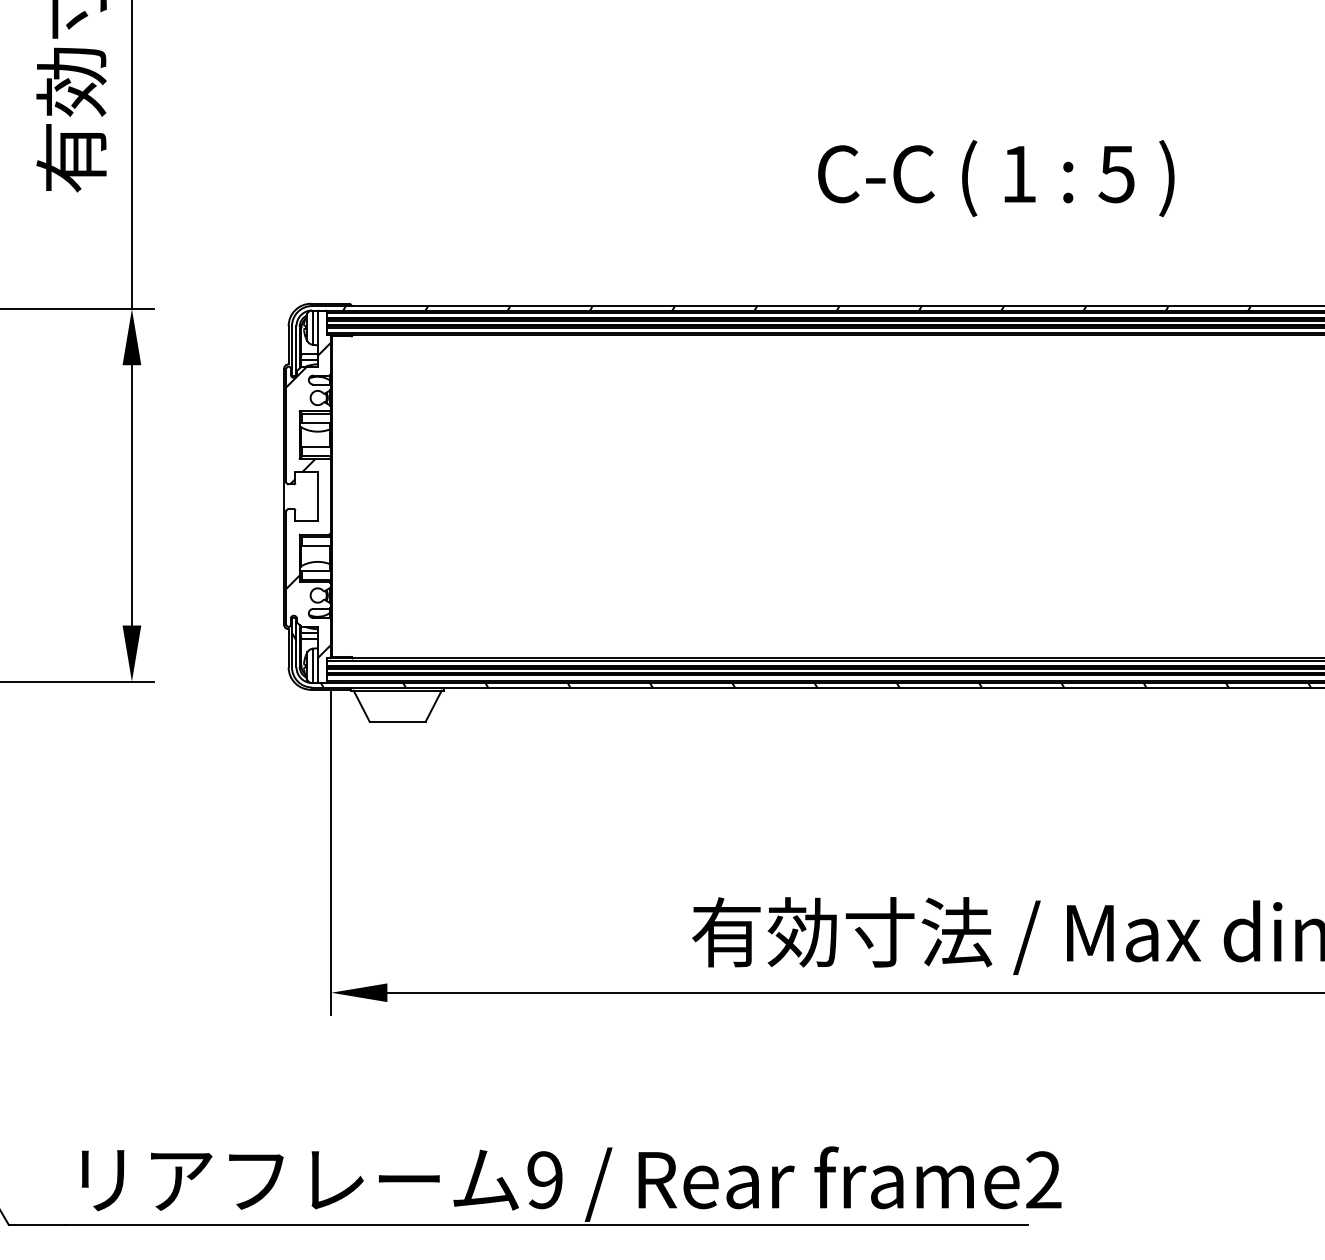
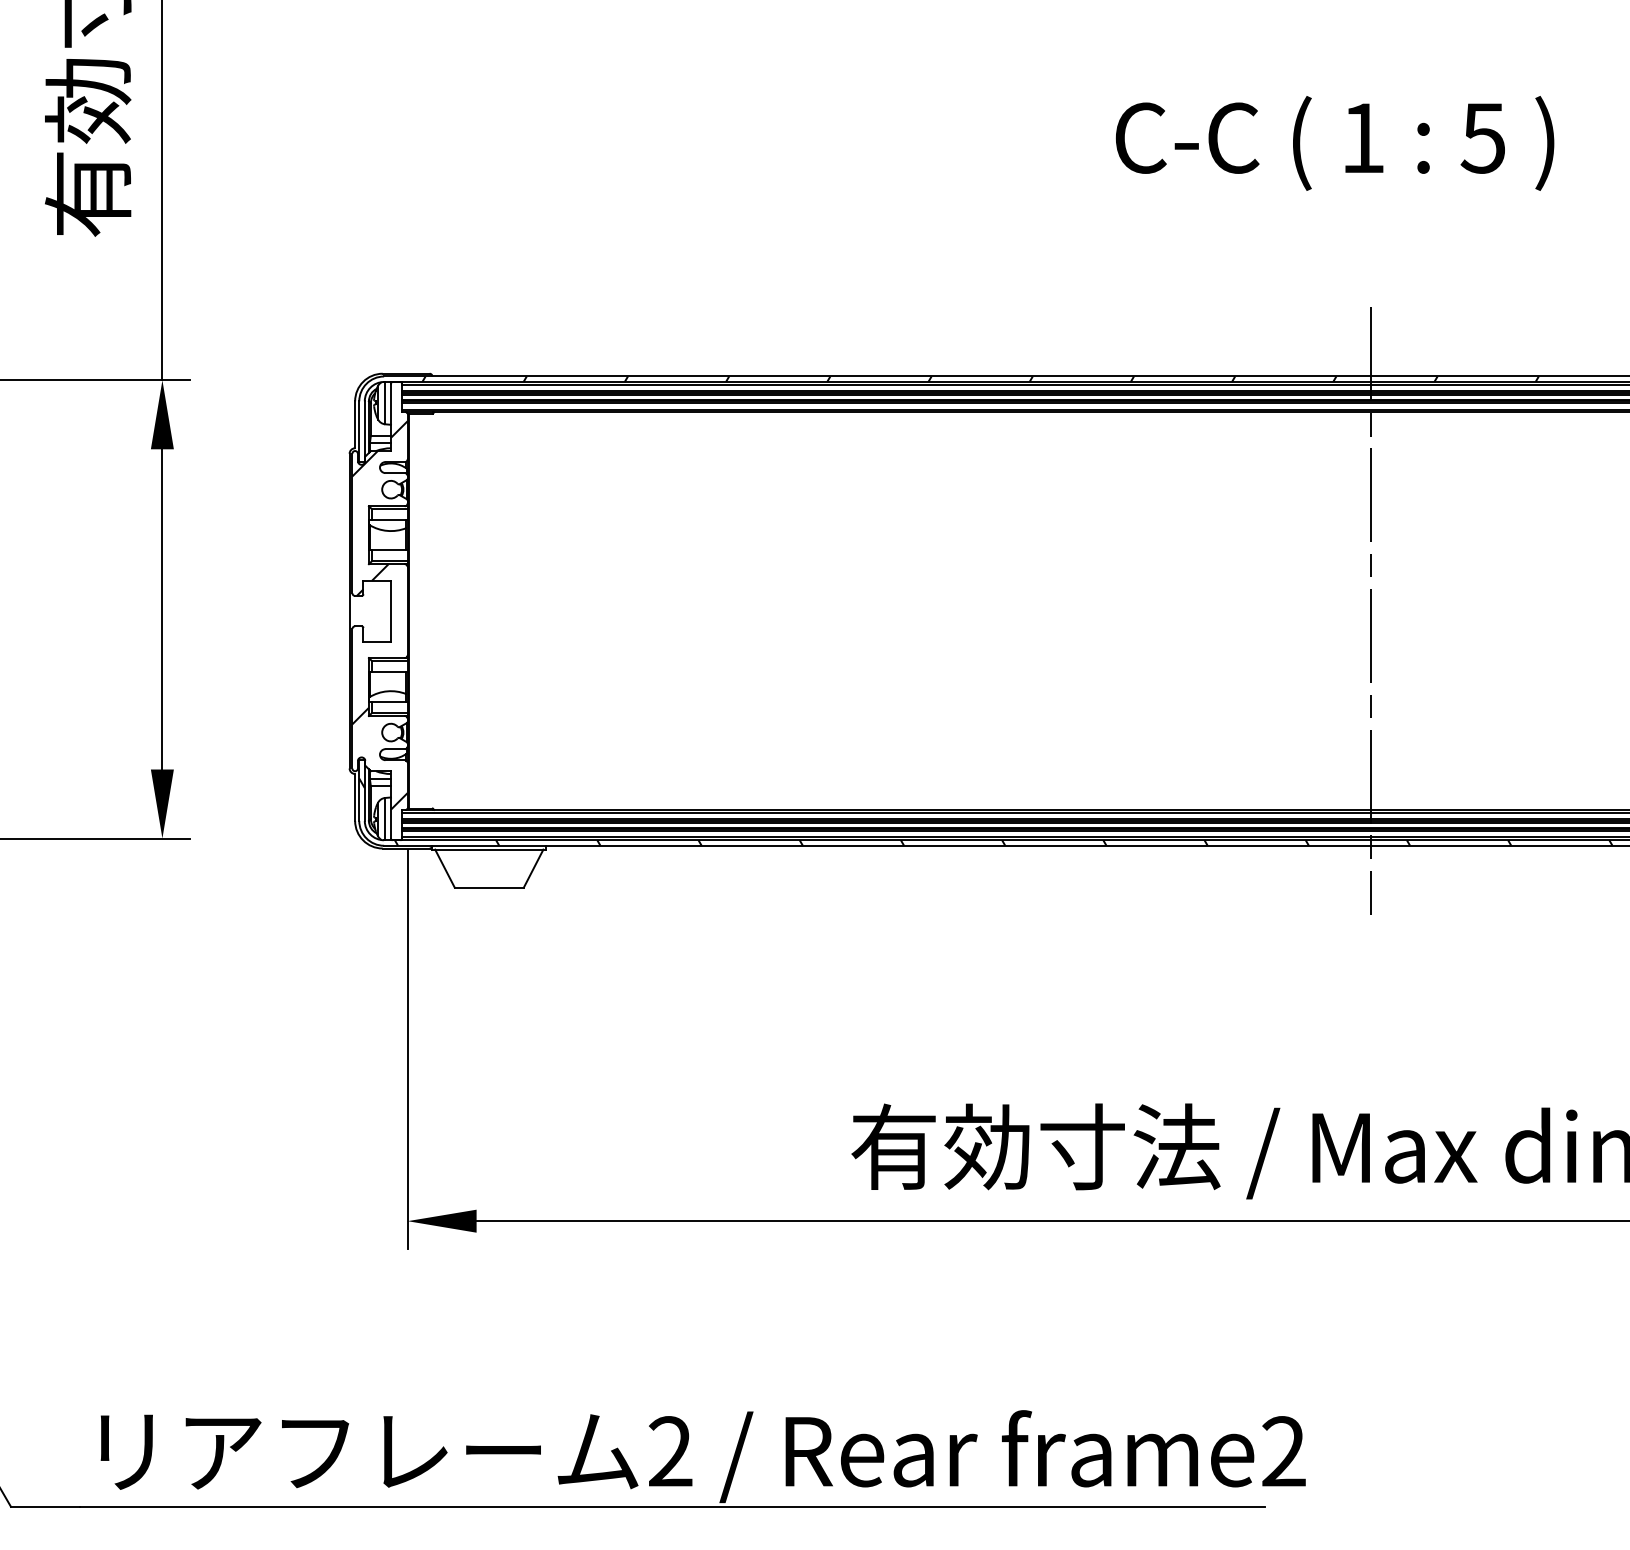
text: (996, 178) -> (1335, 143), moved
line: (1114, 496) -> (1370, 610), added
text: (544, 1180) -> (669, 1452), 9 -> 2

